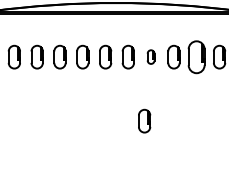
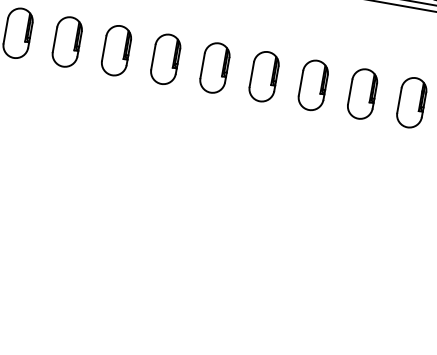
part: (150, 56) -> (262, 74), size x1.67
part: (196, 56) -> (362, 92), size x0.71
part: (144, 120) -> (225, 210), removed

